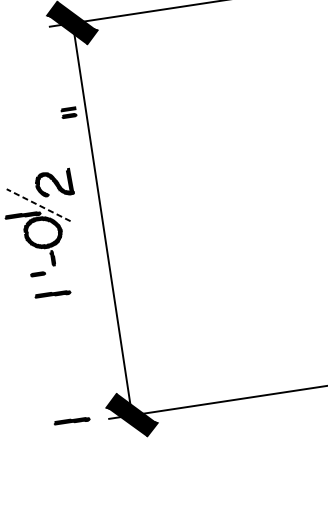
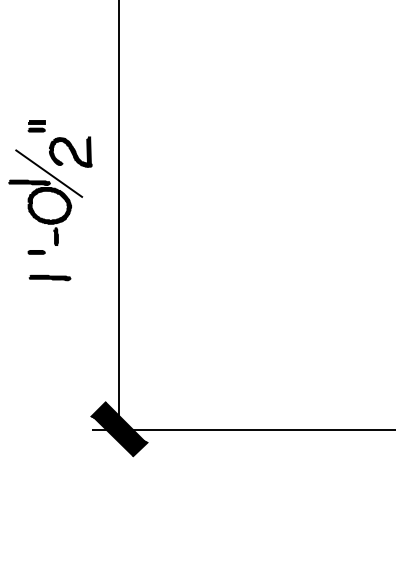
part: (68, 112) -> (36, 126), moved
line: (38, 205) -> (48, 173), dashed -> solid
part: (71, 420) -> (49, 425), removed

